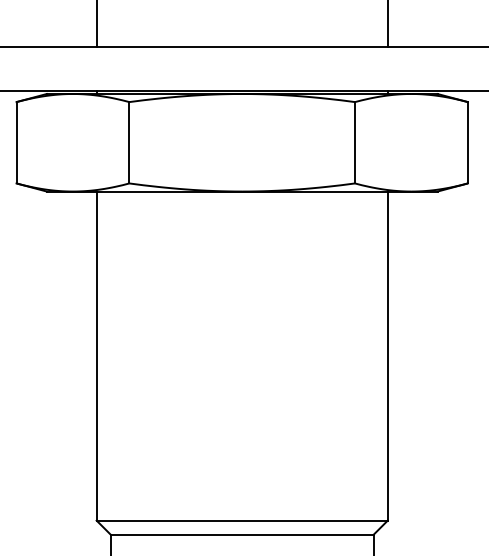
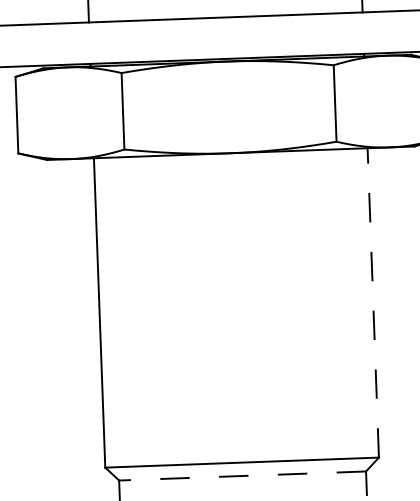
line: (387, 356) -> (373, 303), solid -> dashed
line: (241, 534) -> (241, 475), solid -> dashed

